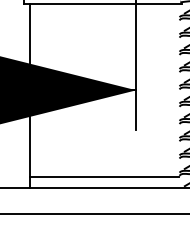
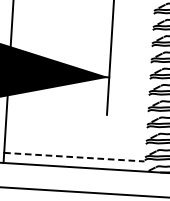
line: (105, 176) -> (75, 156), solid -> dashed

